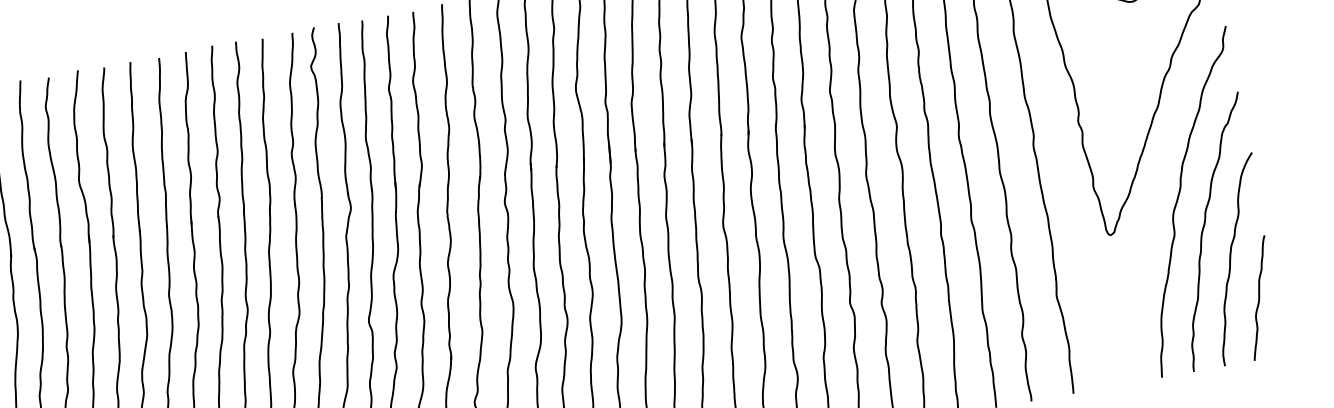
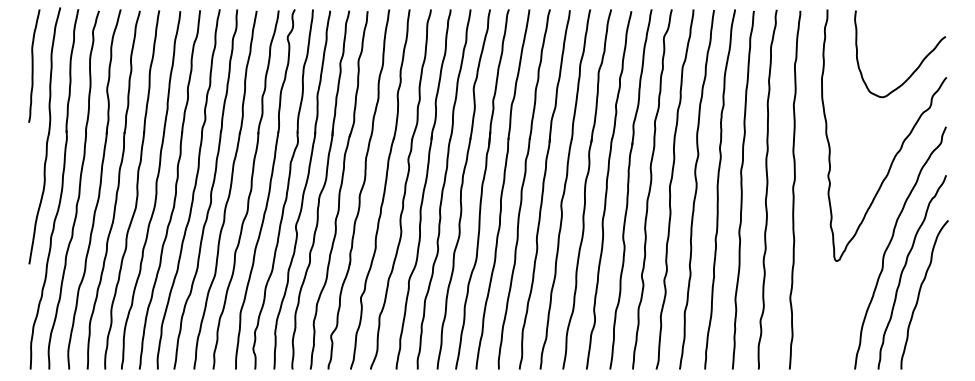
curve: (1259, 298) -> (934, 325), removed

